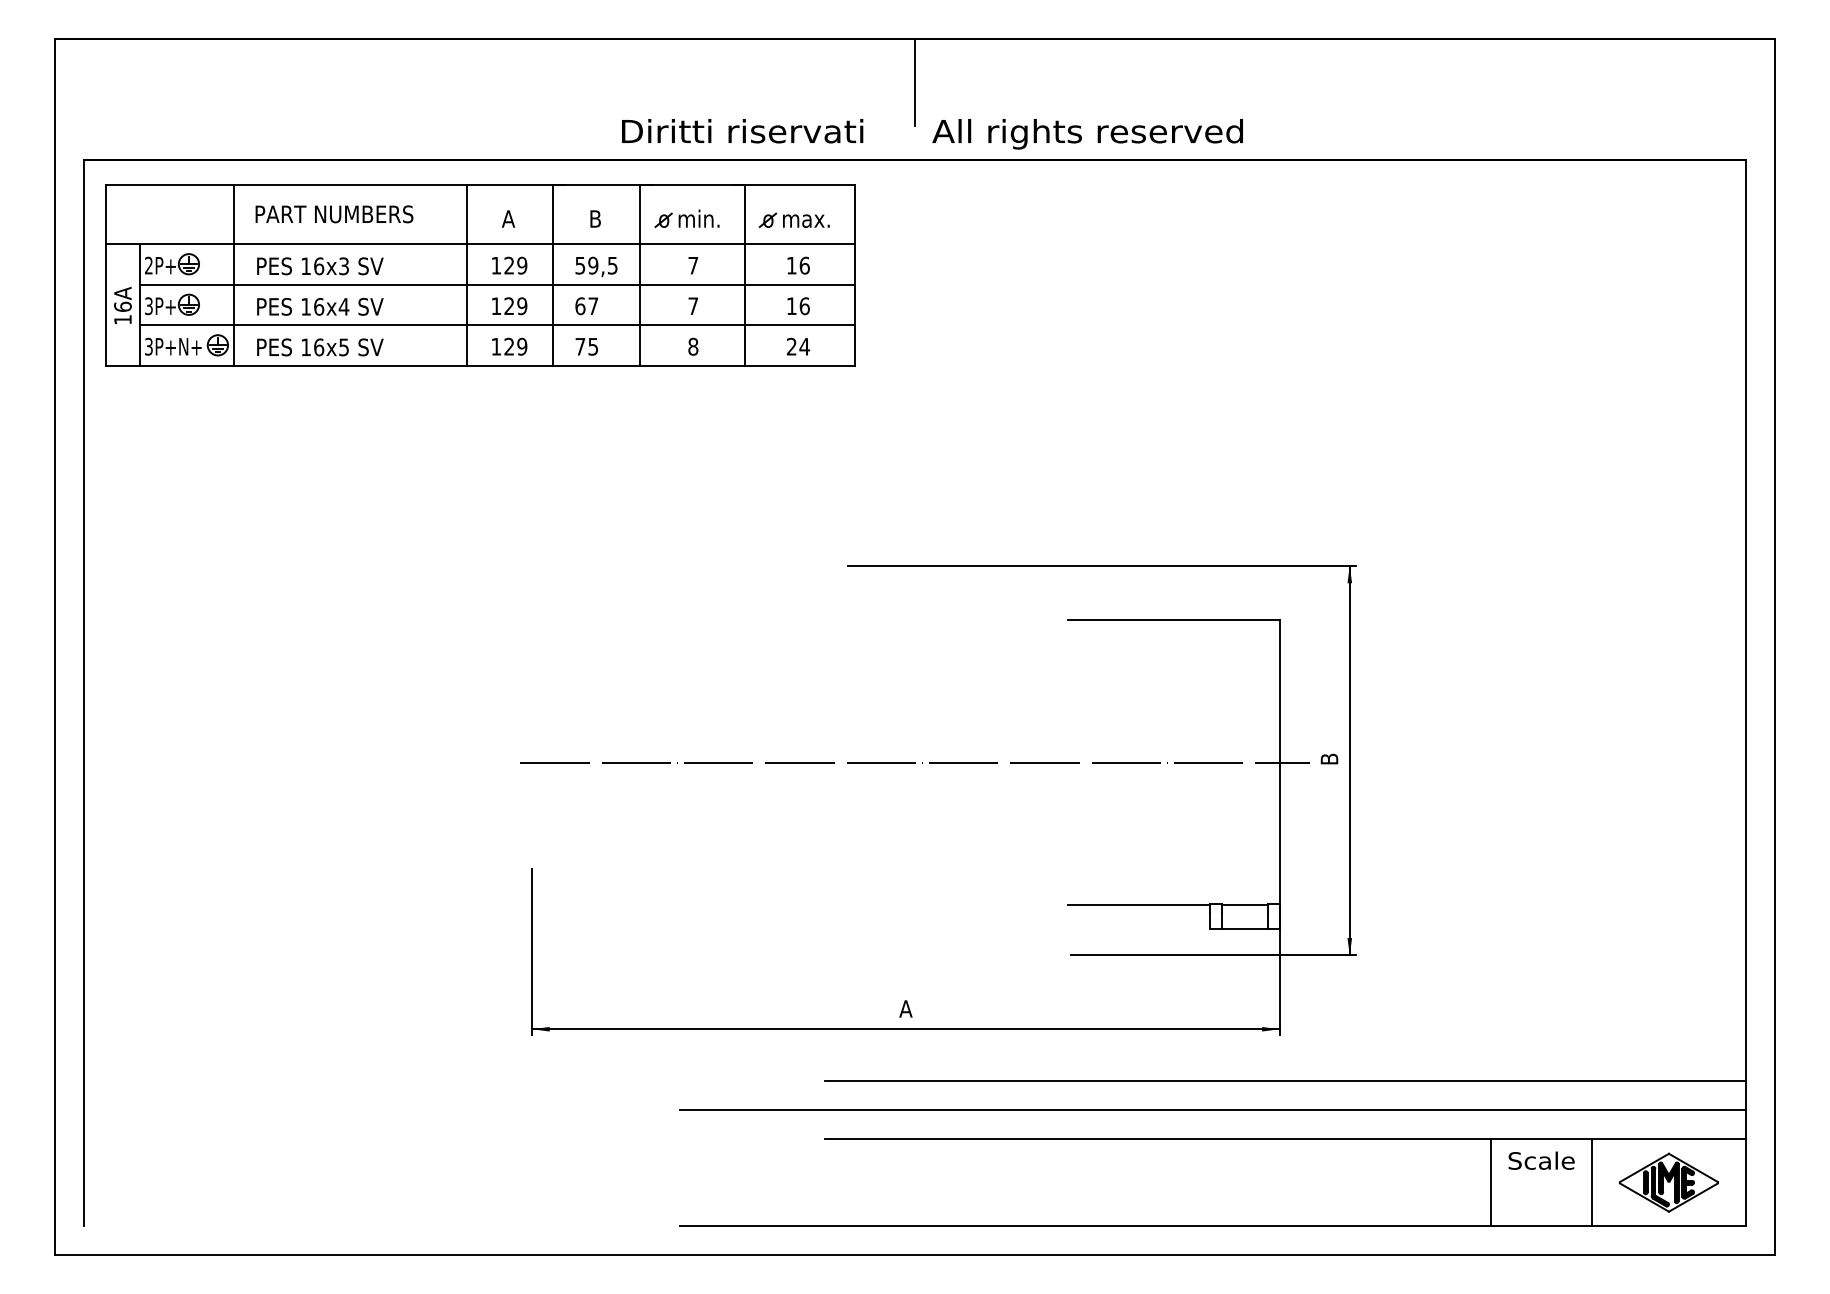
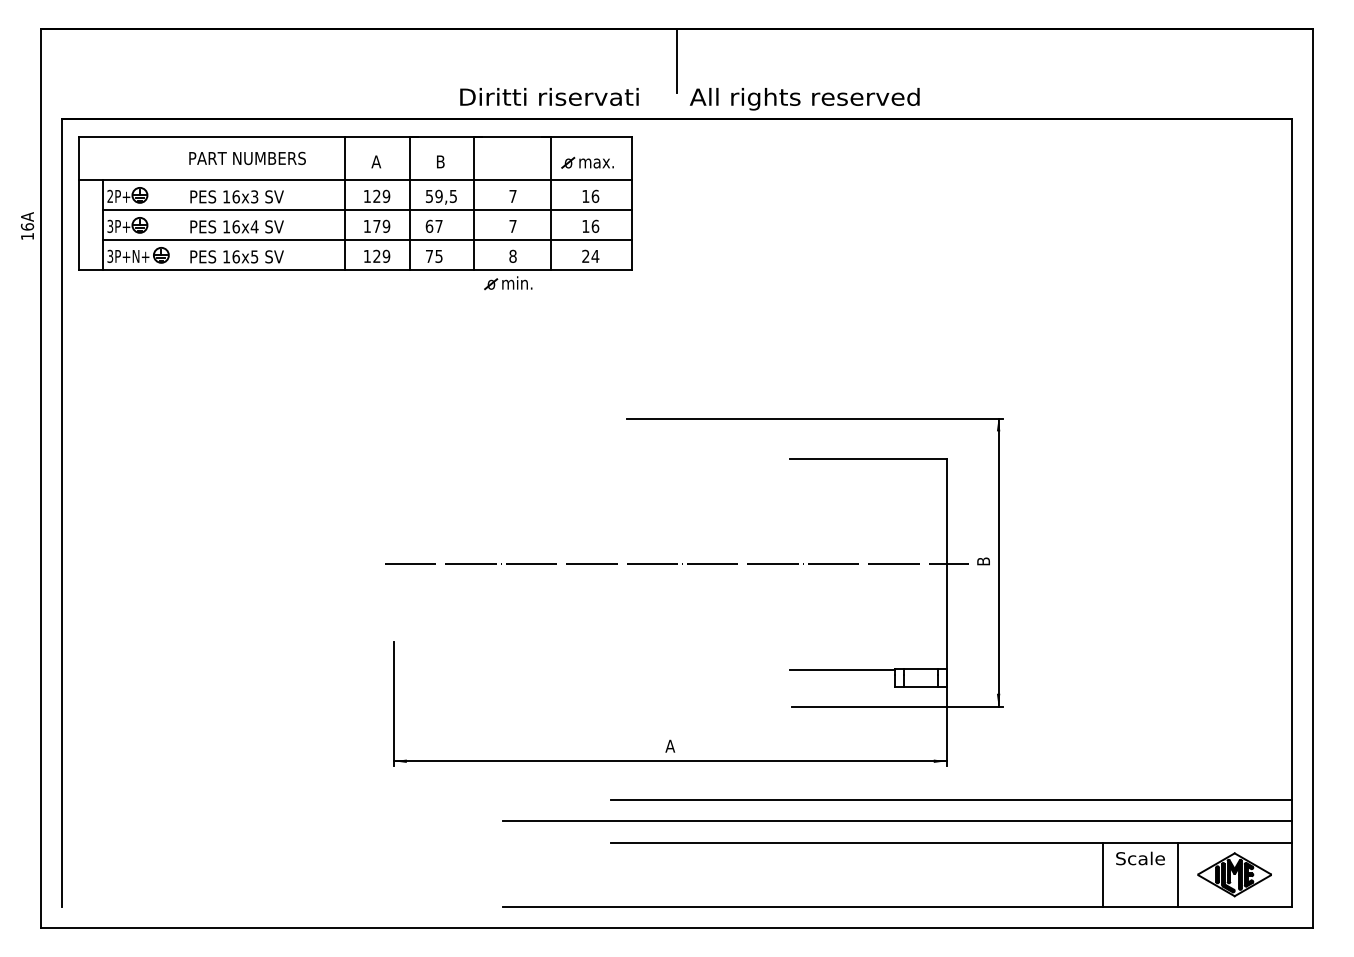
part: (686, 218) -> (507, 282), moved
line: (234, 275) -> (173, 203), removed
text: (122, 305) -> (27, 225), moved
text: (509, 305) -> (377, 225), 129 -> 179

